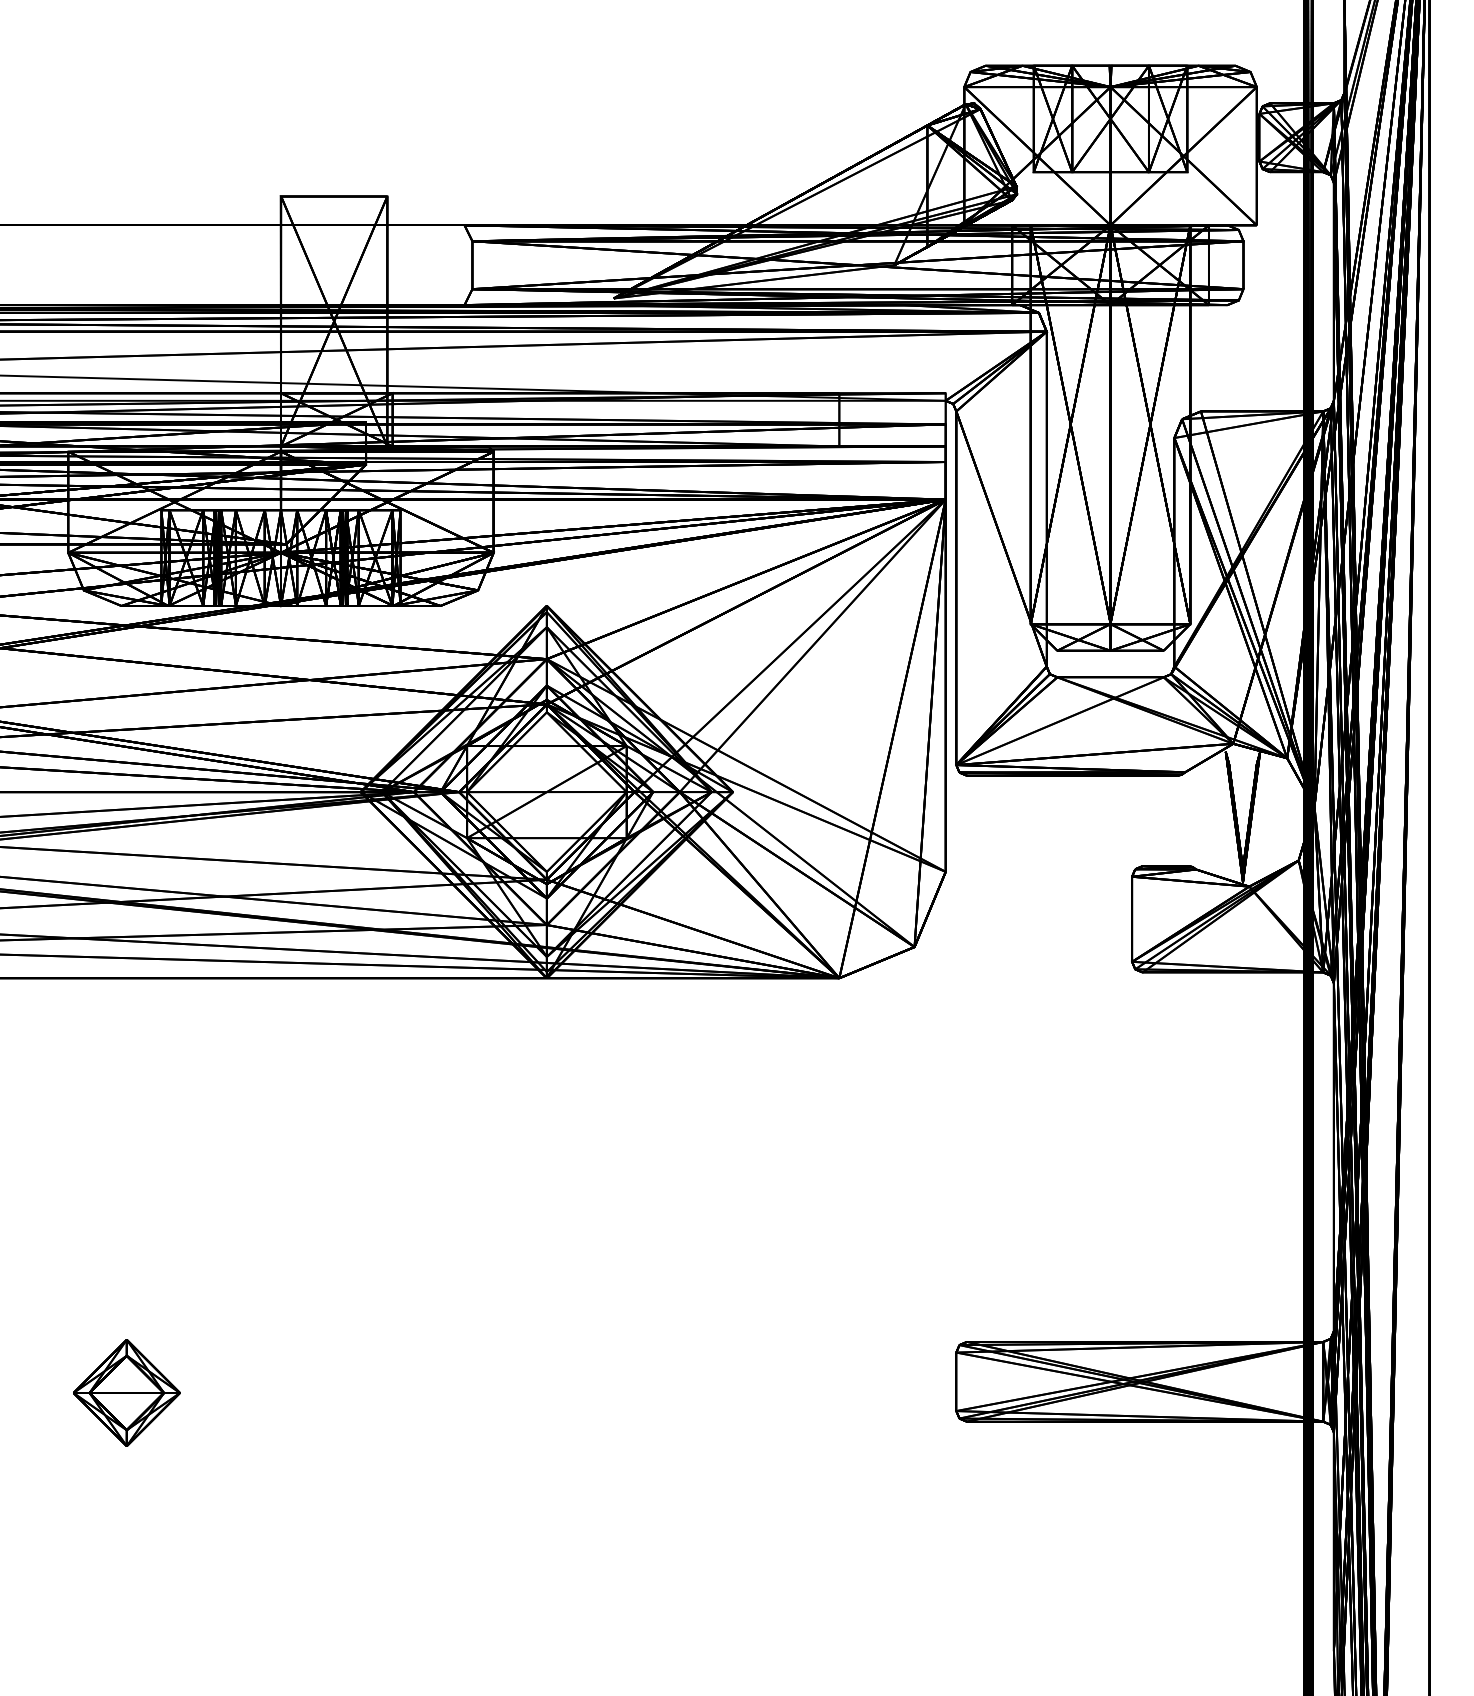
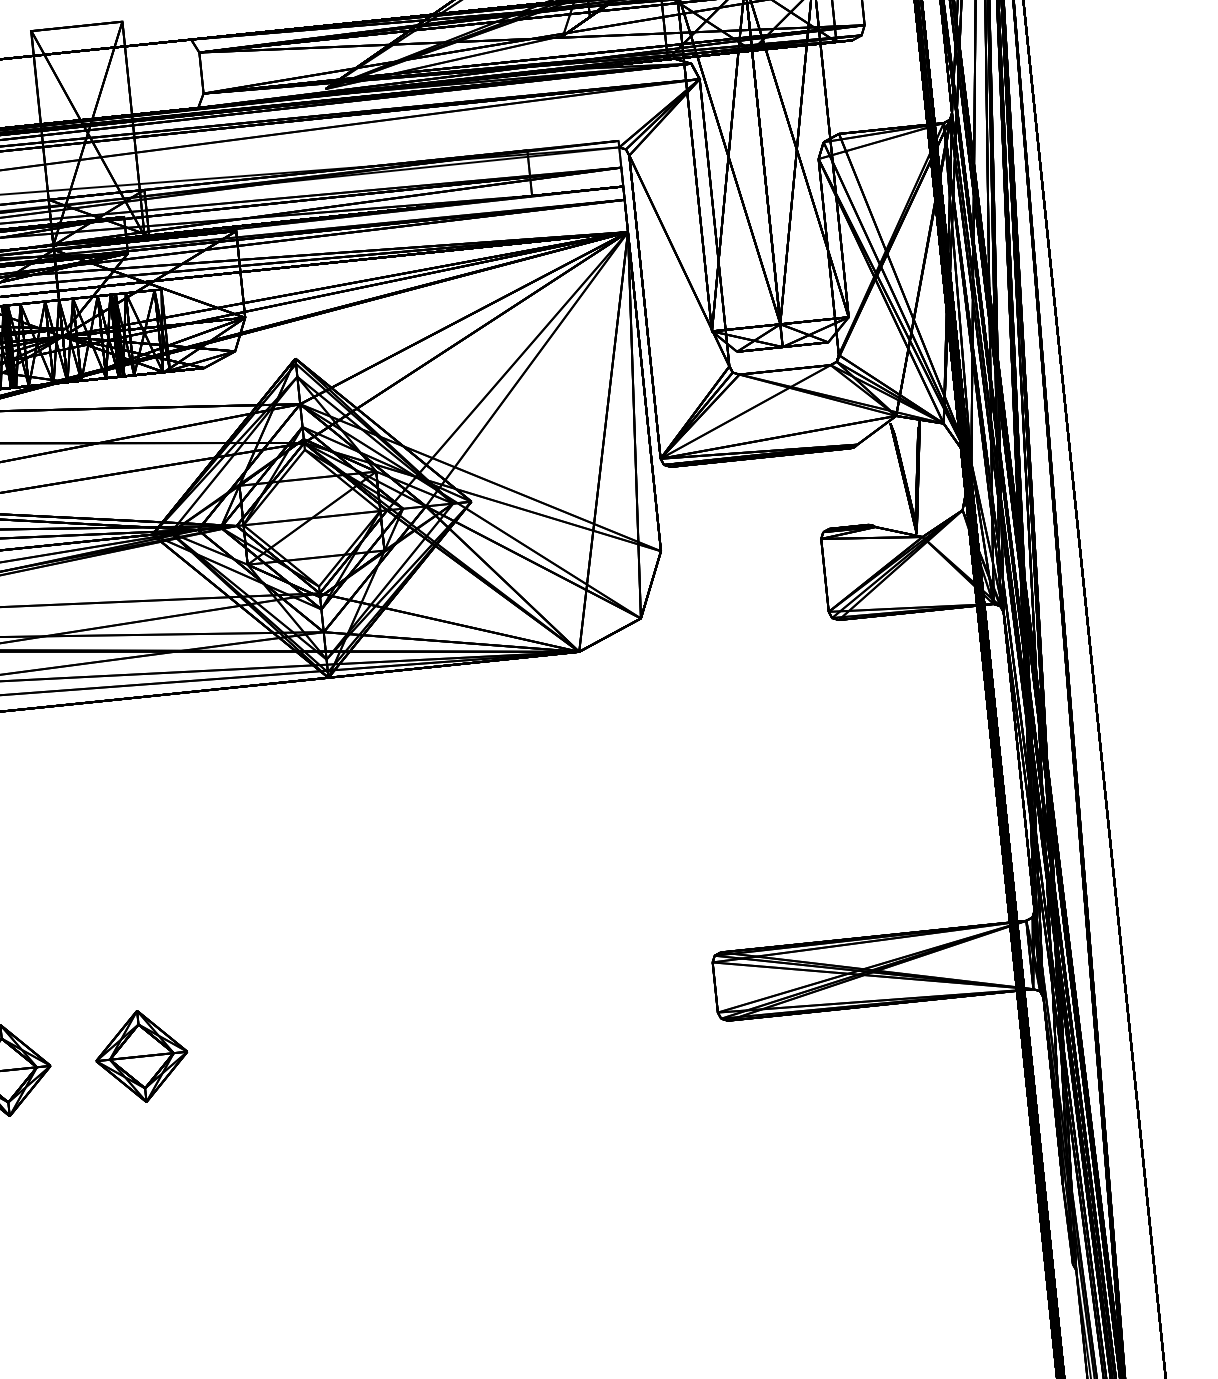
part: (286, 1392) -> (141, 1056), added

